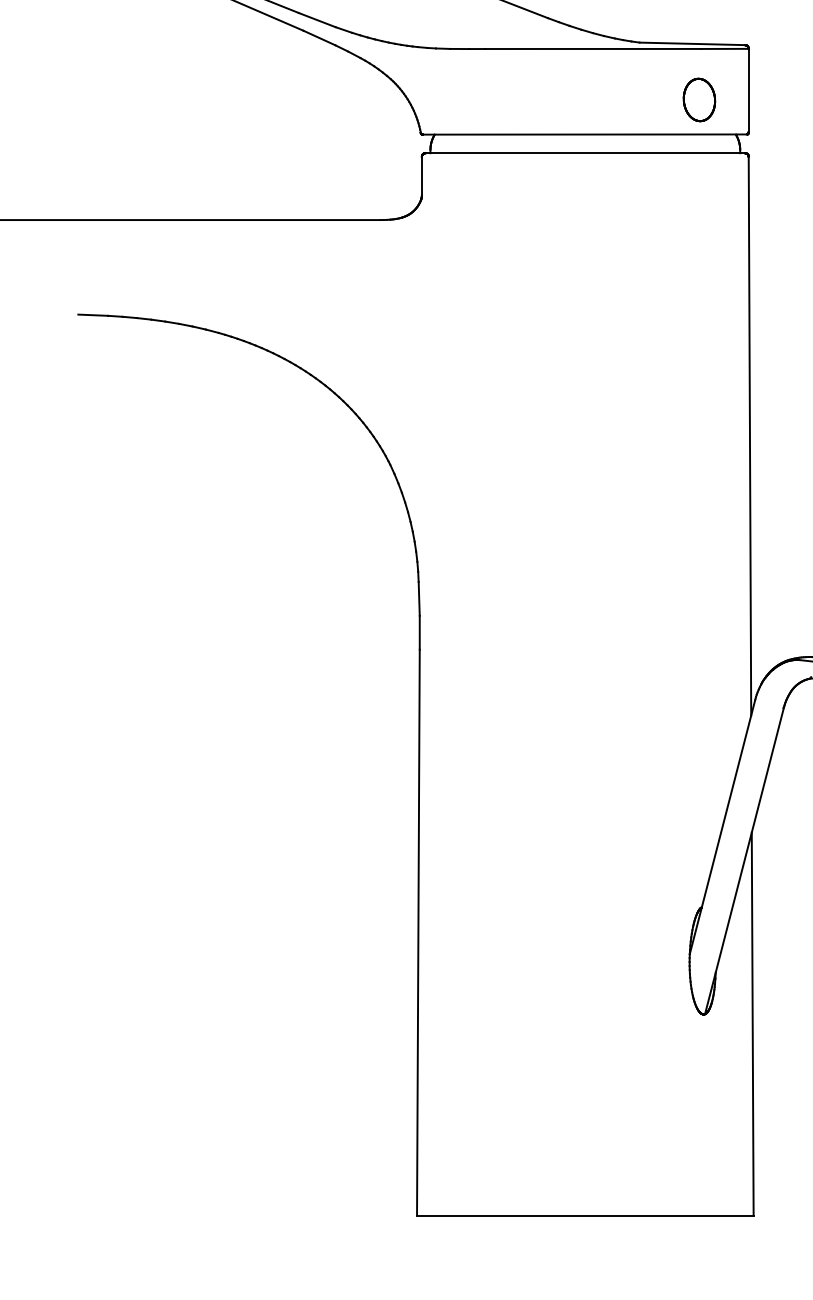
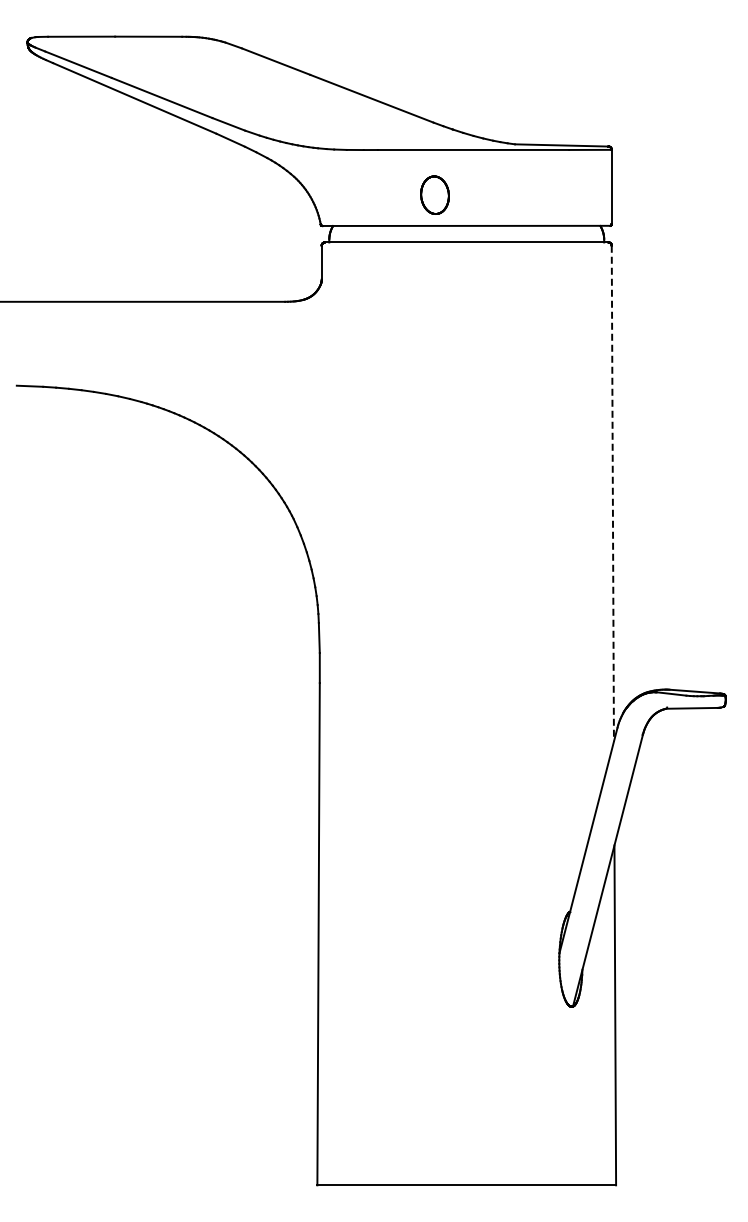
part: (698, 99) -> (434, 194), moved
line: (749, 436) -> (612, 493), solid -> dashed

